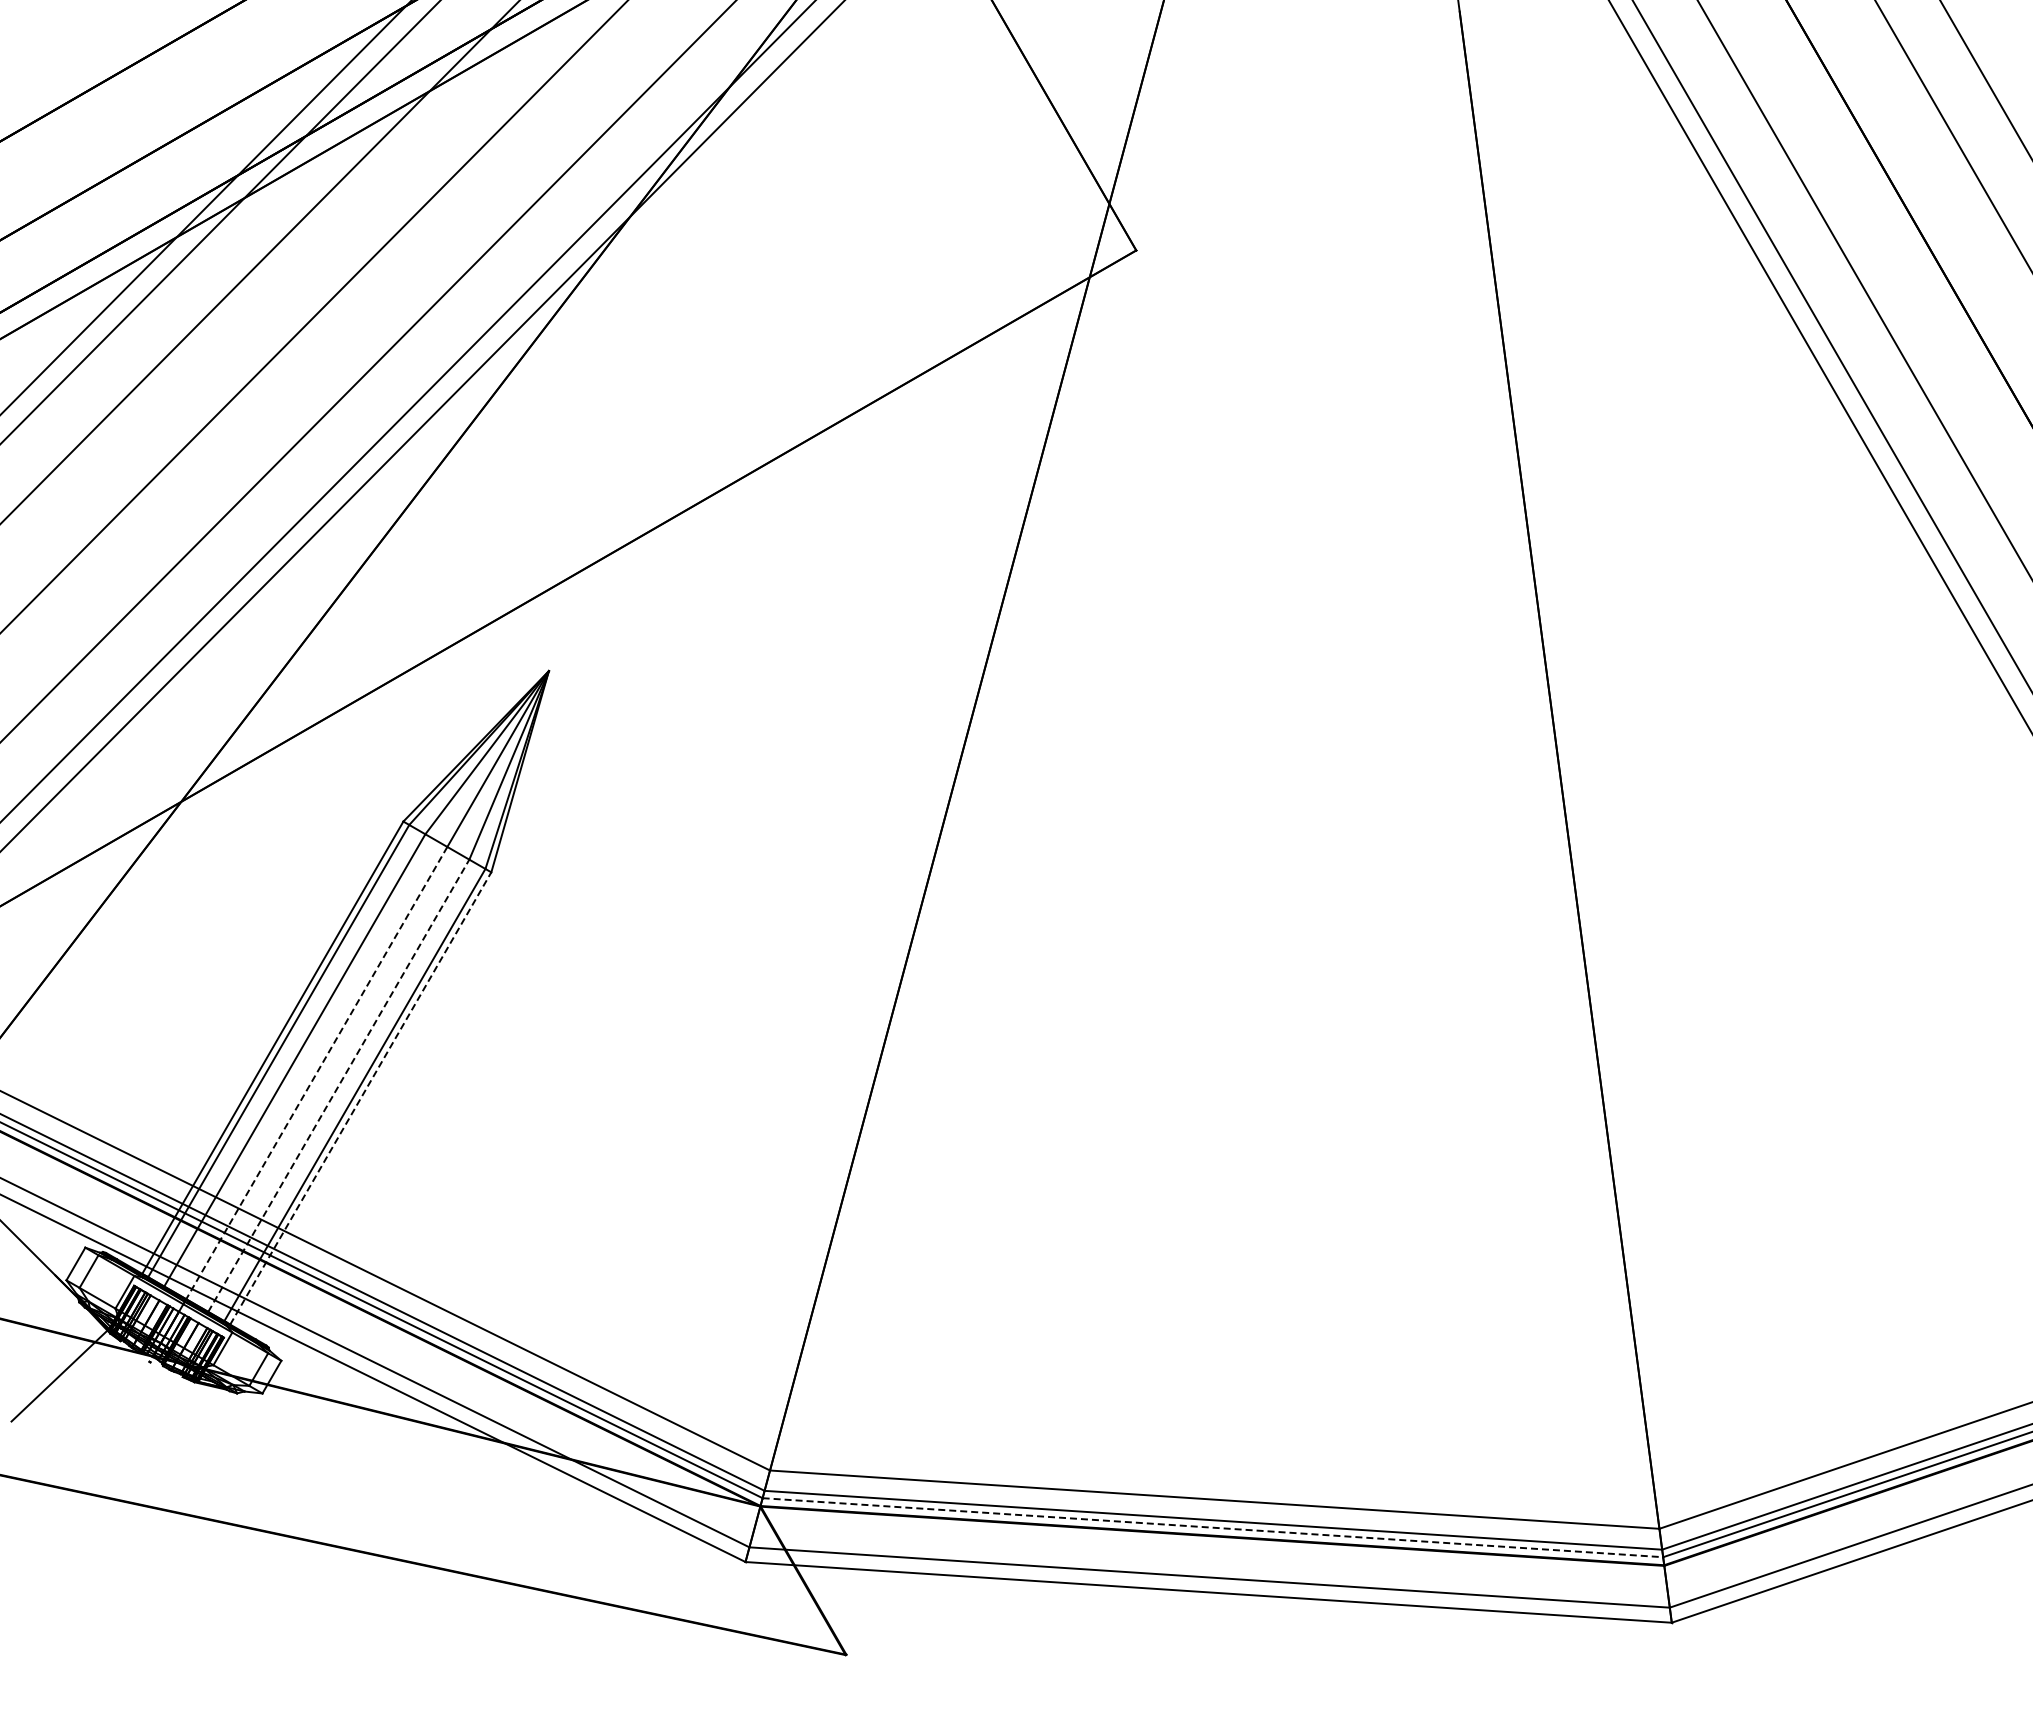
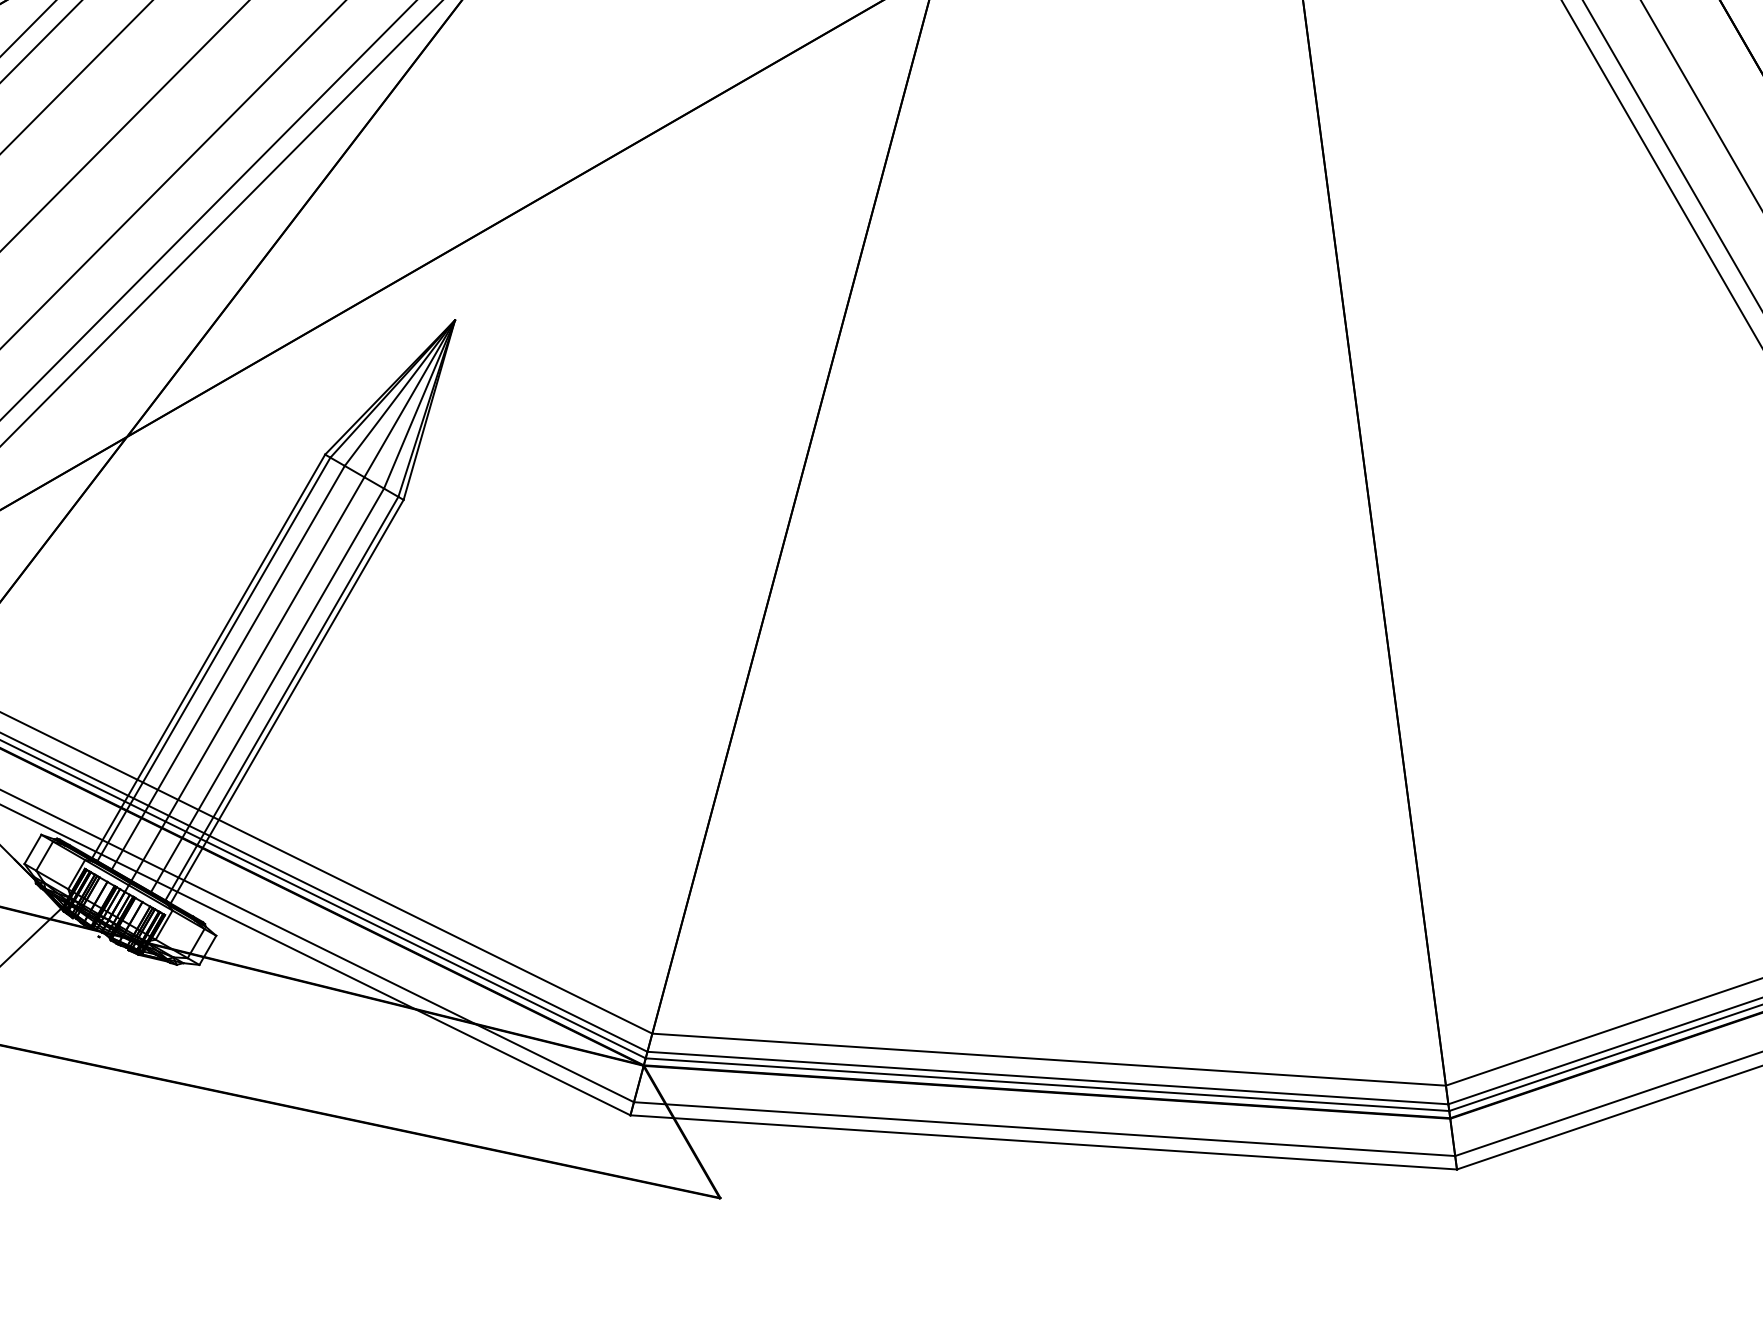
line: (316, 1073) -> (247, 679), dashed -> solid
line: (339, 1085) -> (268, 690), dashed -> solid
line: (361, 1098) -> (287, 701), dashed -> solid
line: (1213, 1527) -> (1048, 1084), dashed -> solid

